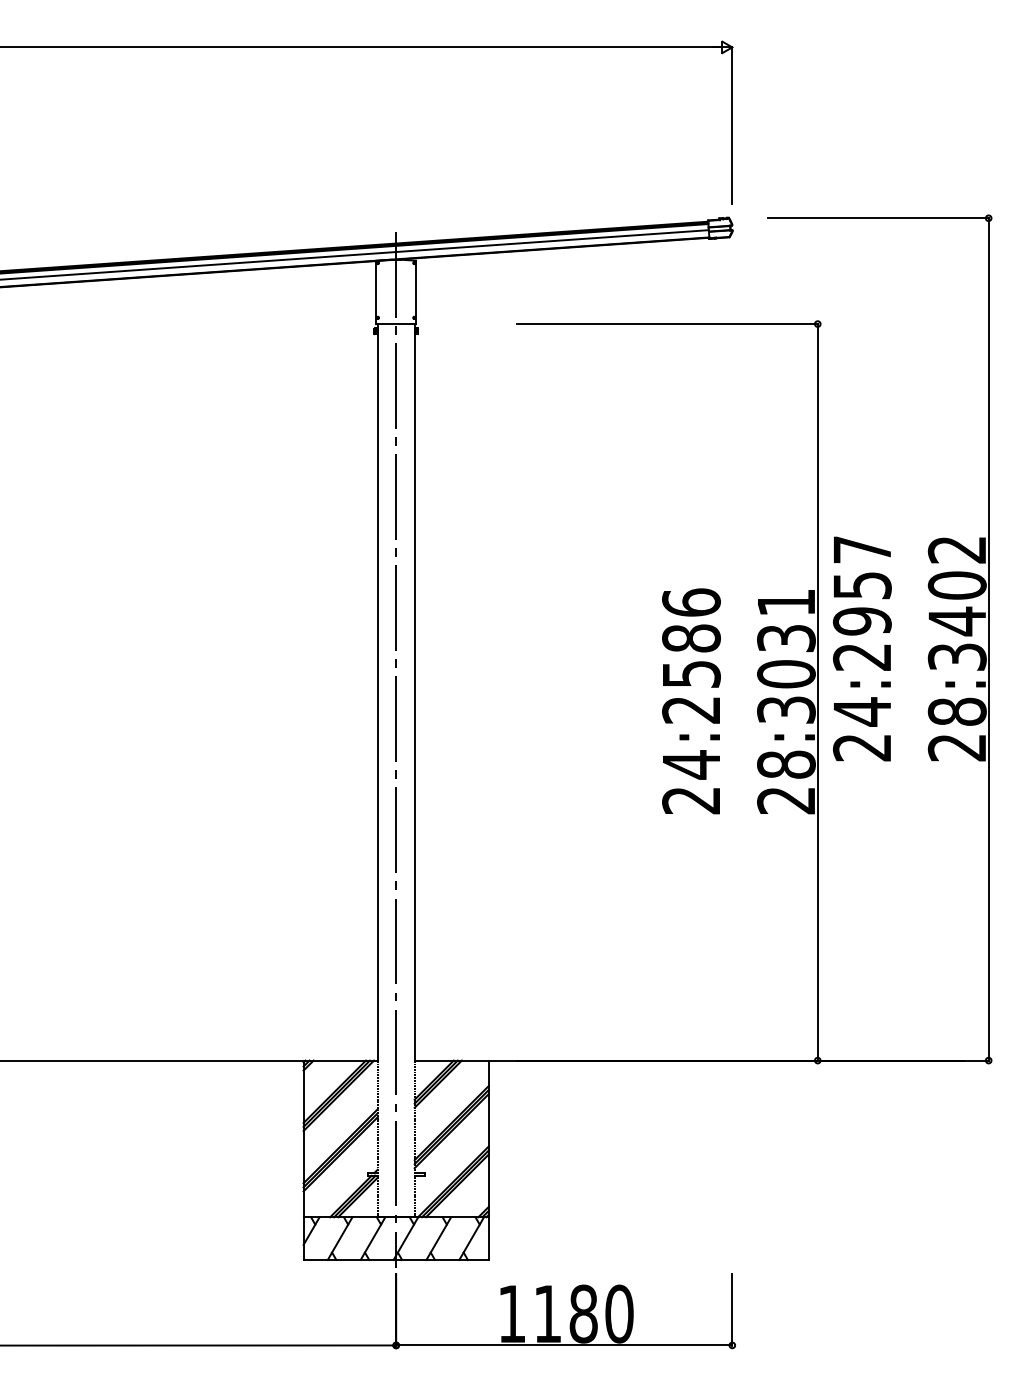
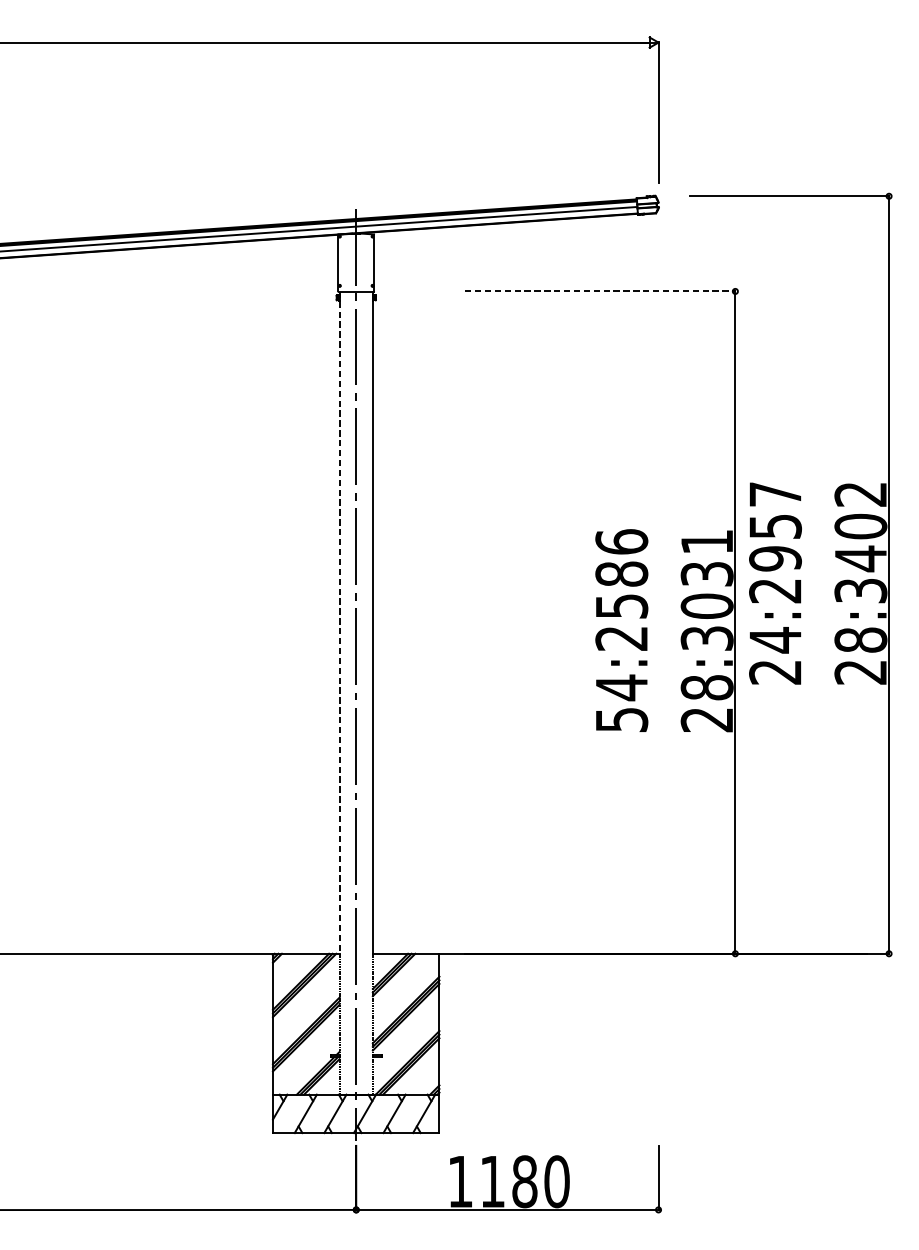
line: (668, 324) -> (601, 291), solid -> dashed
line: (377, 693) -> (339, 623), solid -> dashed
text: (691, 800) -> (621, 719), 24:2586 -> 54:2586

